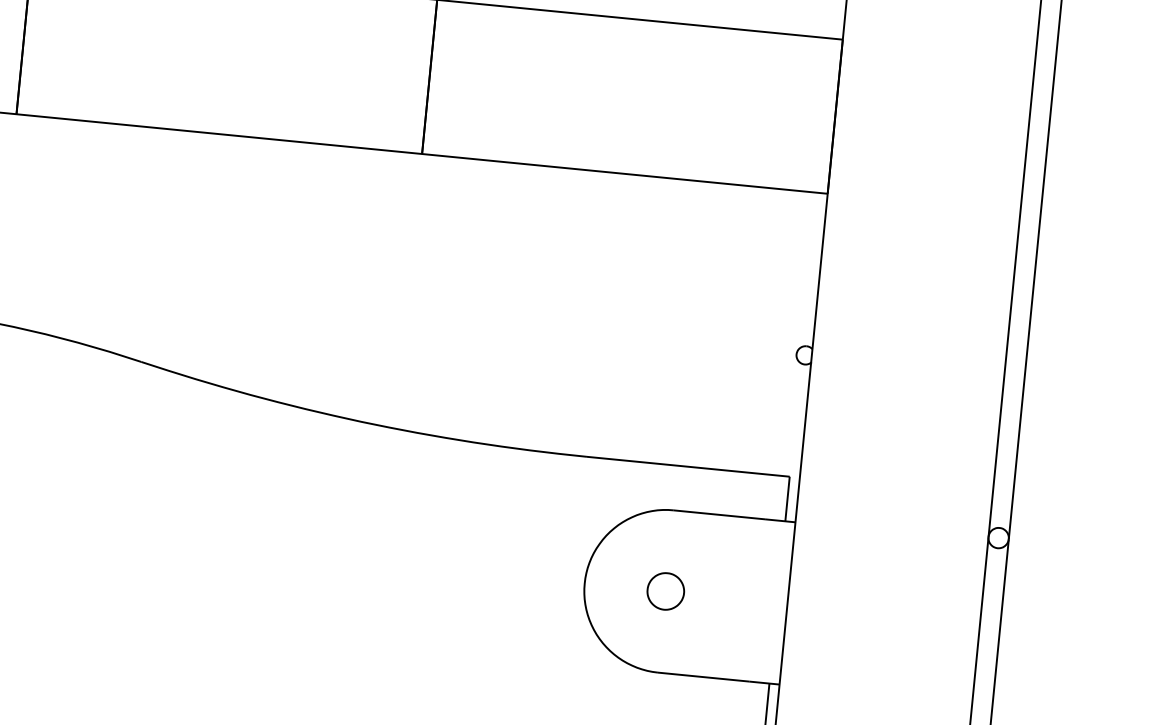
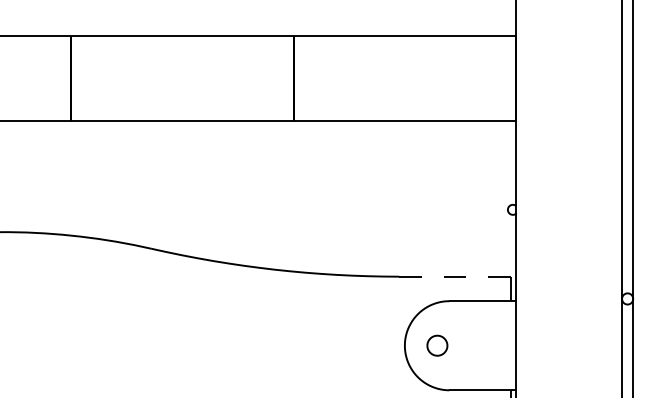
line: (689, 466) -> (455, 276), solid -> dashed
part: (666, 591) -> (437, 345), moved

